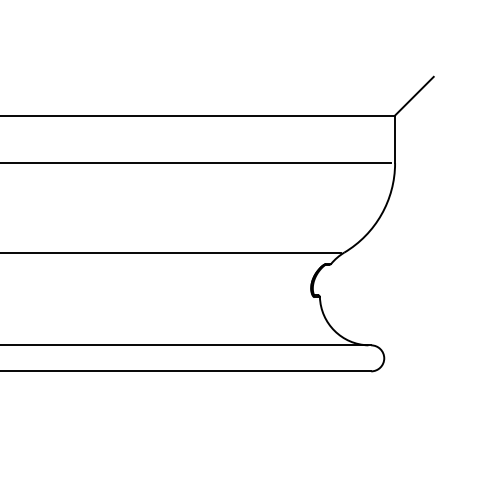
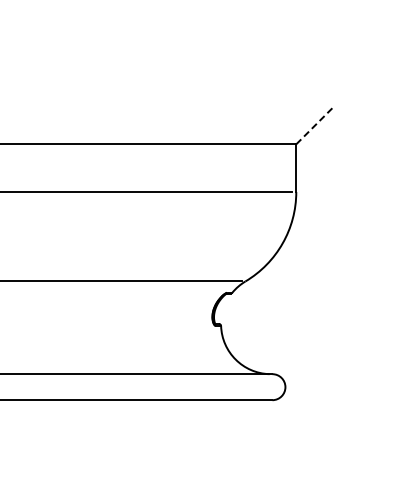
line: (414, 95) -> (315, 124), solid -> dashed

